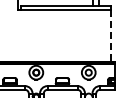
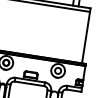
line: (111, 36) -> (86, 38), dashed -> solid

